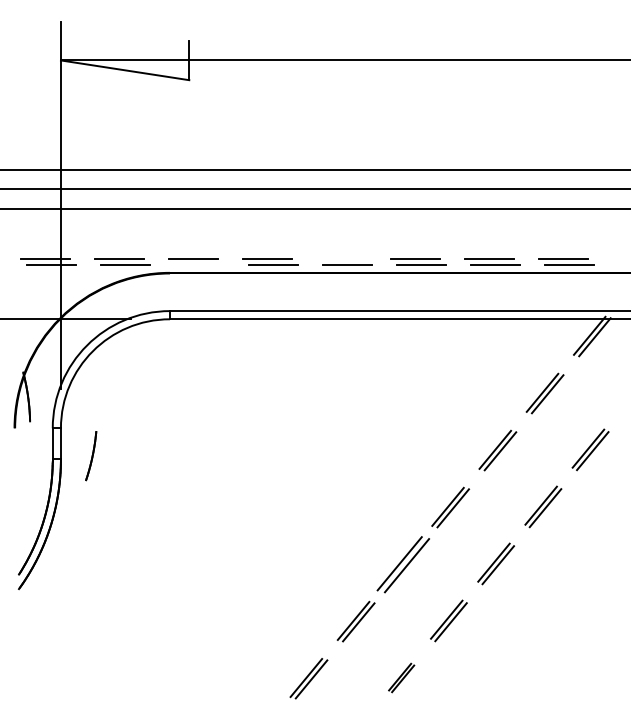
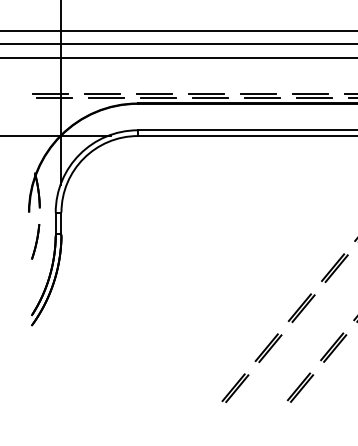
line: (341, 259) -> (258, 94), added
line: (199, 264) -> (158, 97), added
part: (91, 456) -> (35, 242), moved
part: (403, 564) -> (301, 308), size x0.71
part: (401, 677) -> (300, 387), size x1.43

